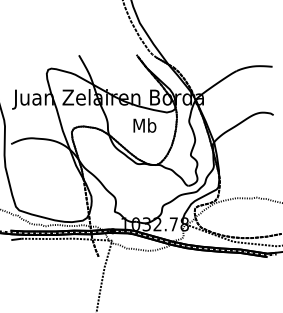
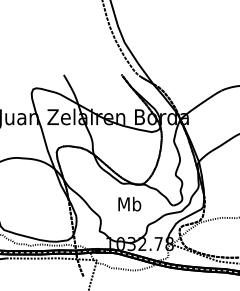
text: (144, 125) -> (129, 204), moved

